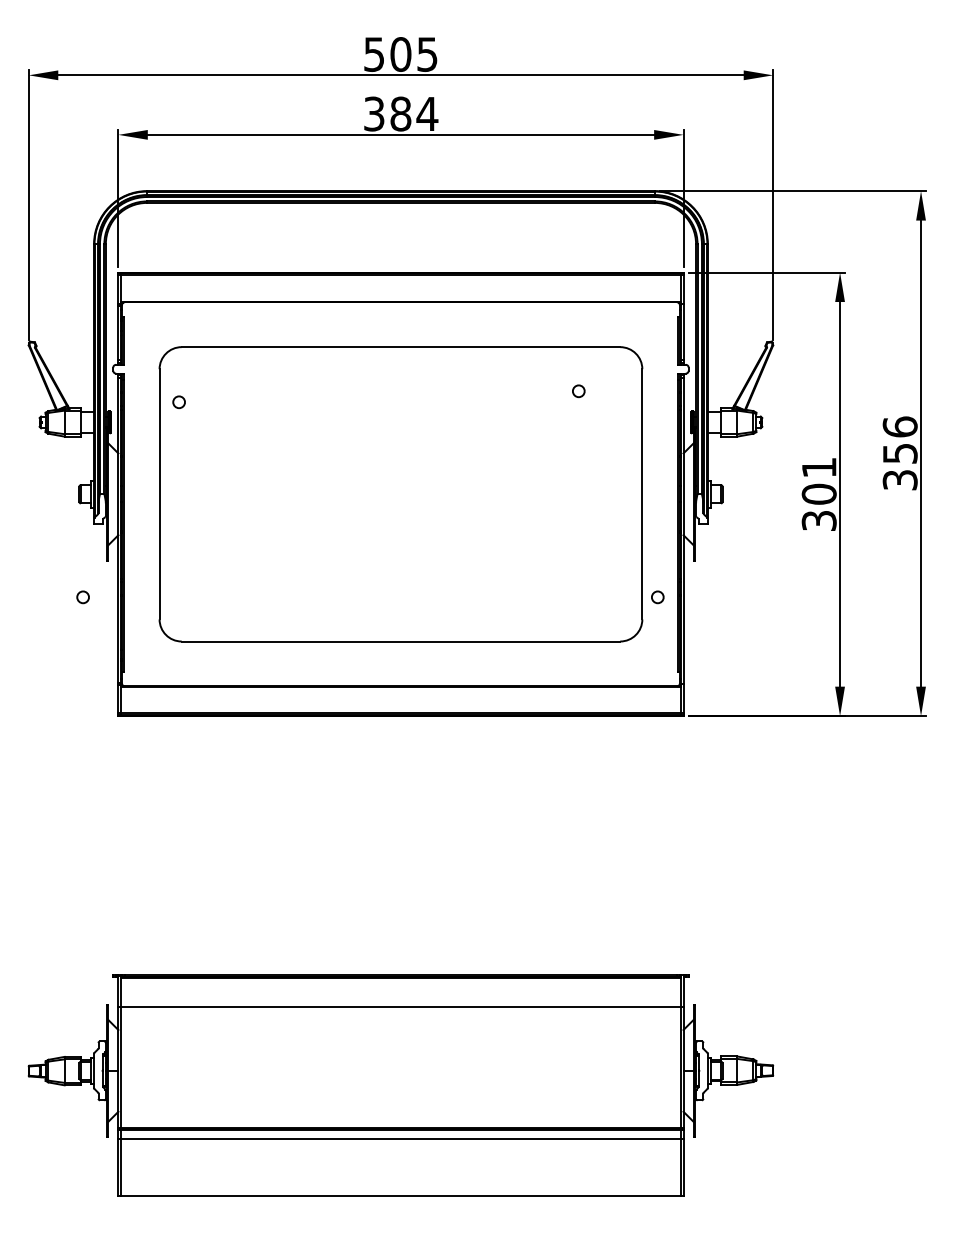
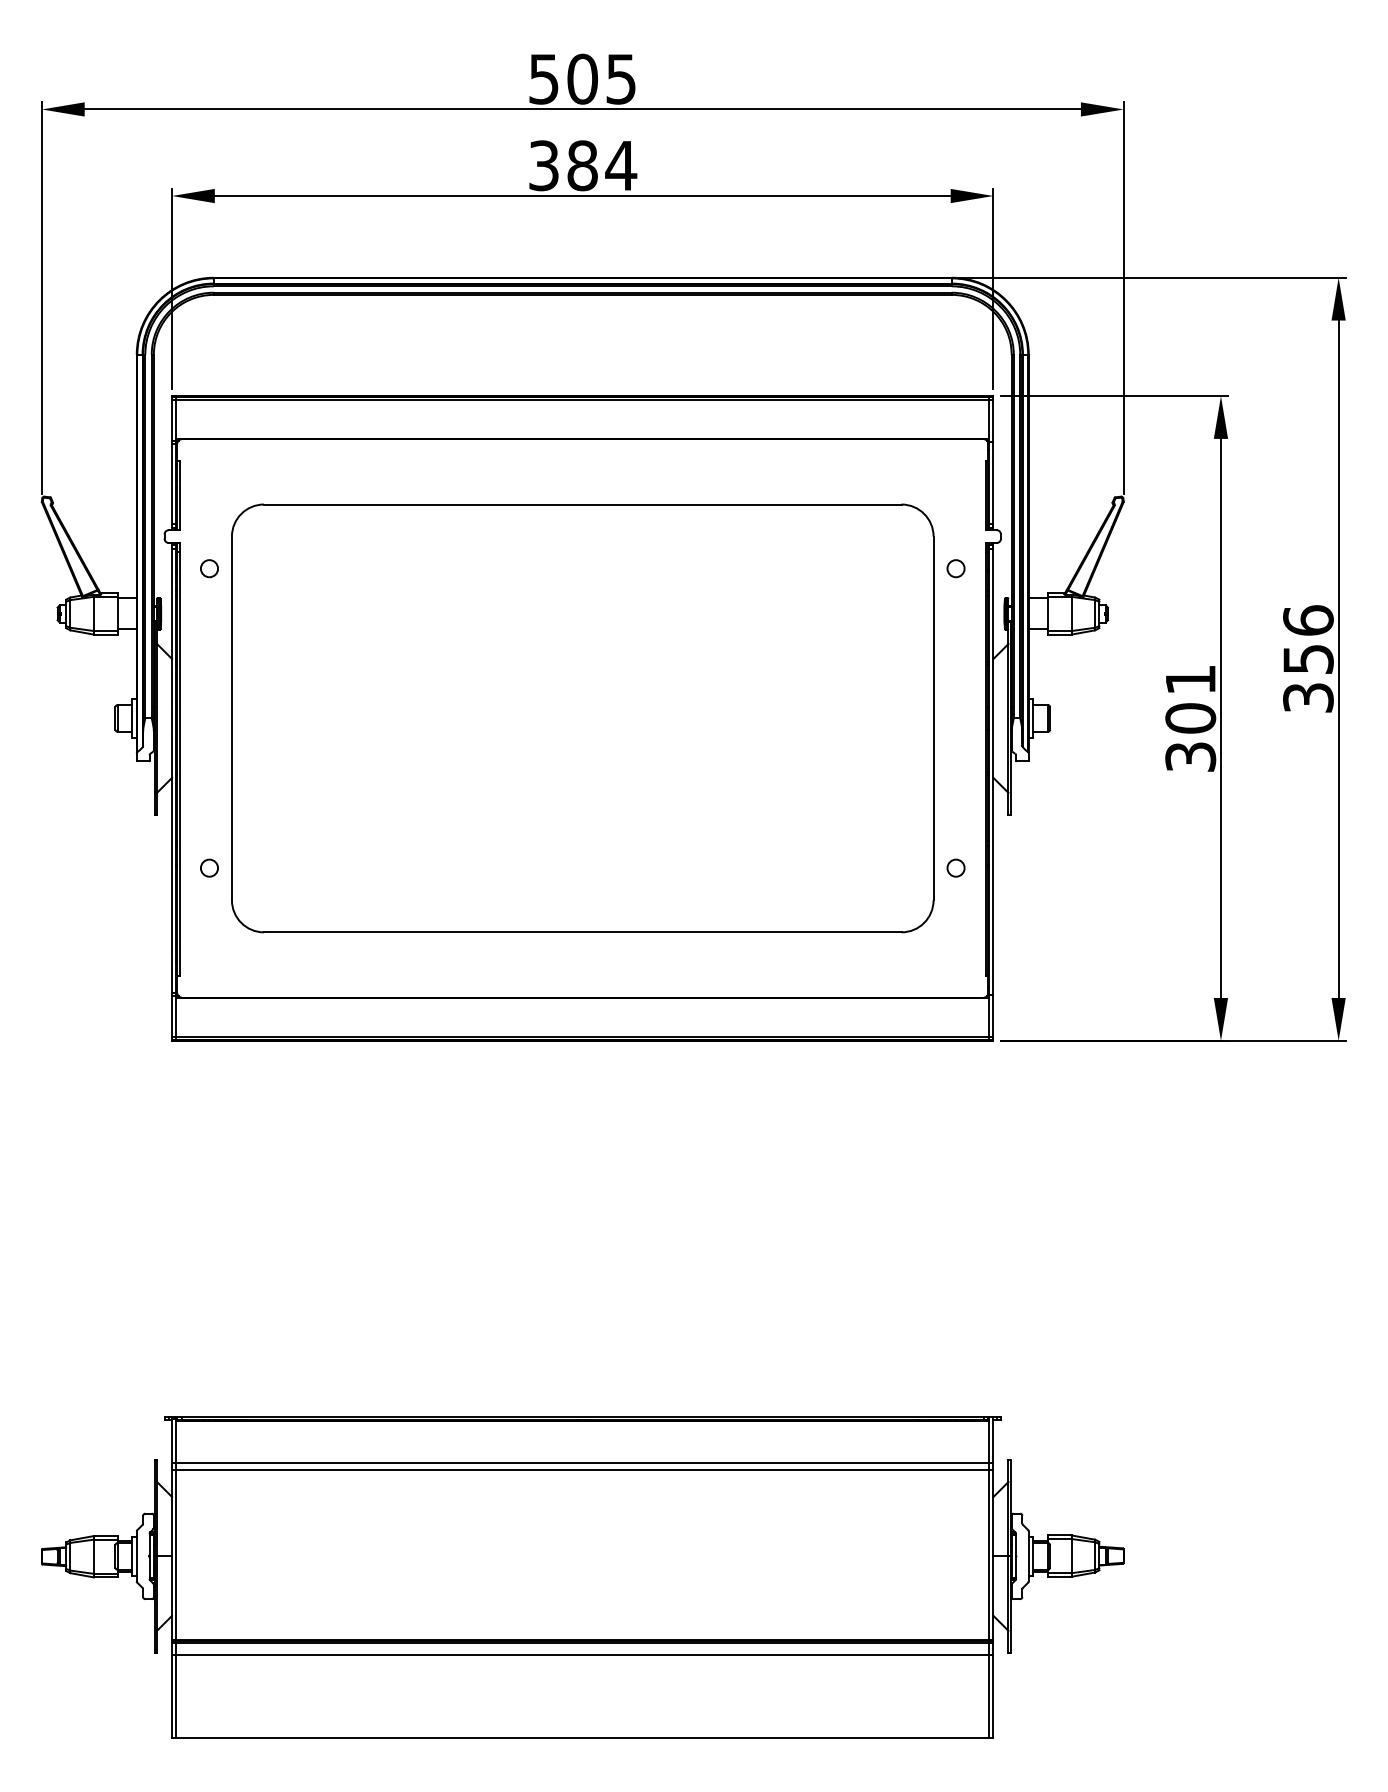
circle: (578, 391) -> (955, 568), moved
circle: (178, 402) -> (208, 568), moved
circle: (82, 597) -> (208, 868), moved
line: (400, 1011) -> (582, 1470), added

